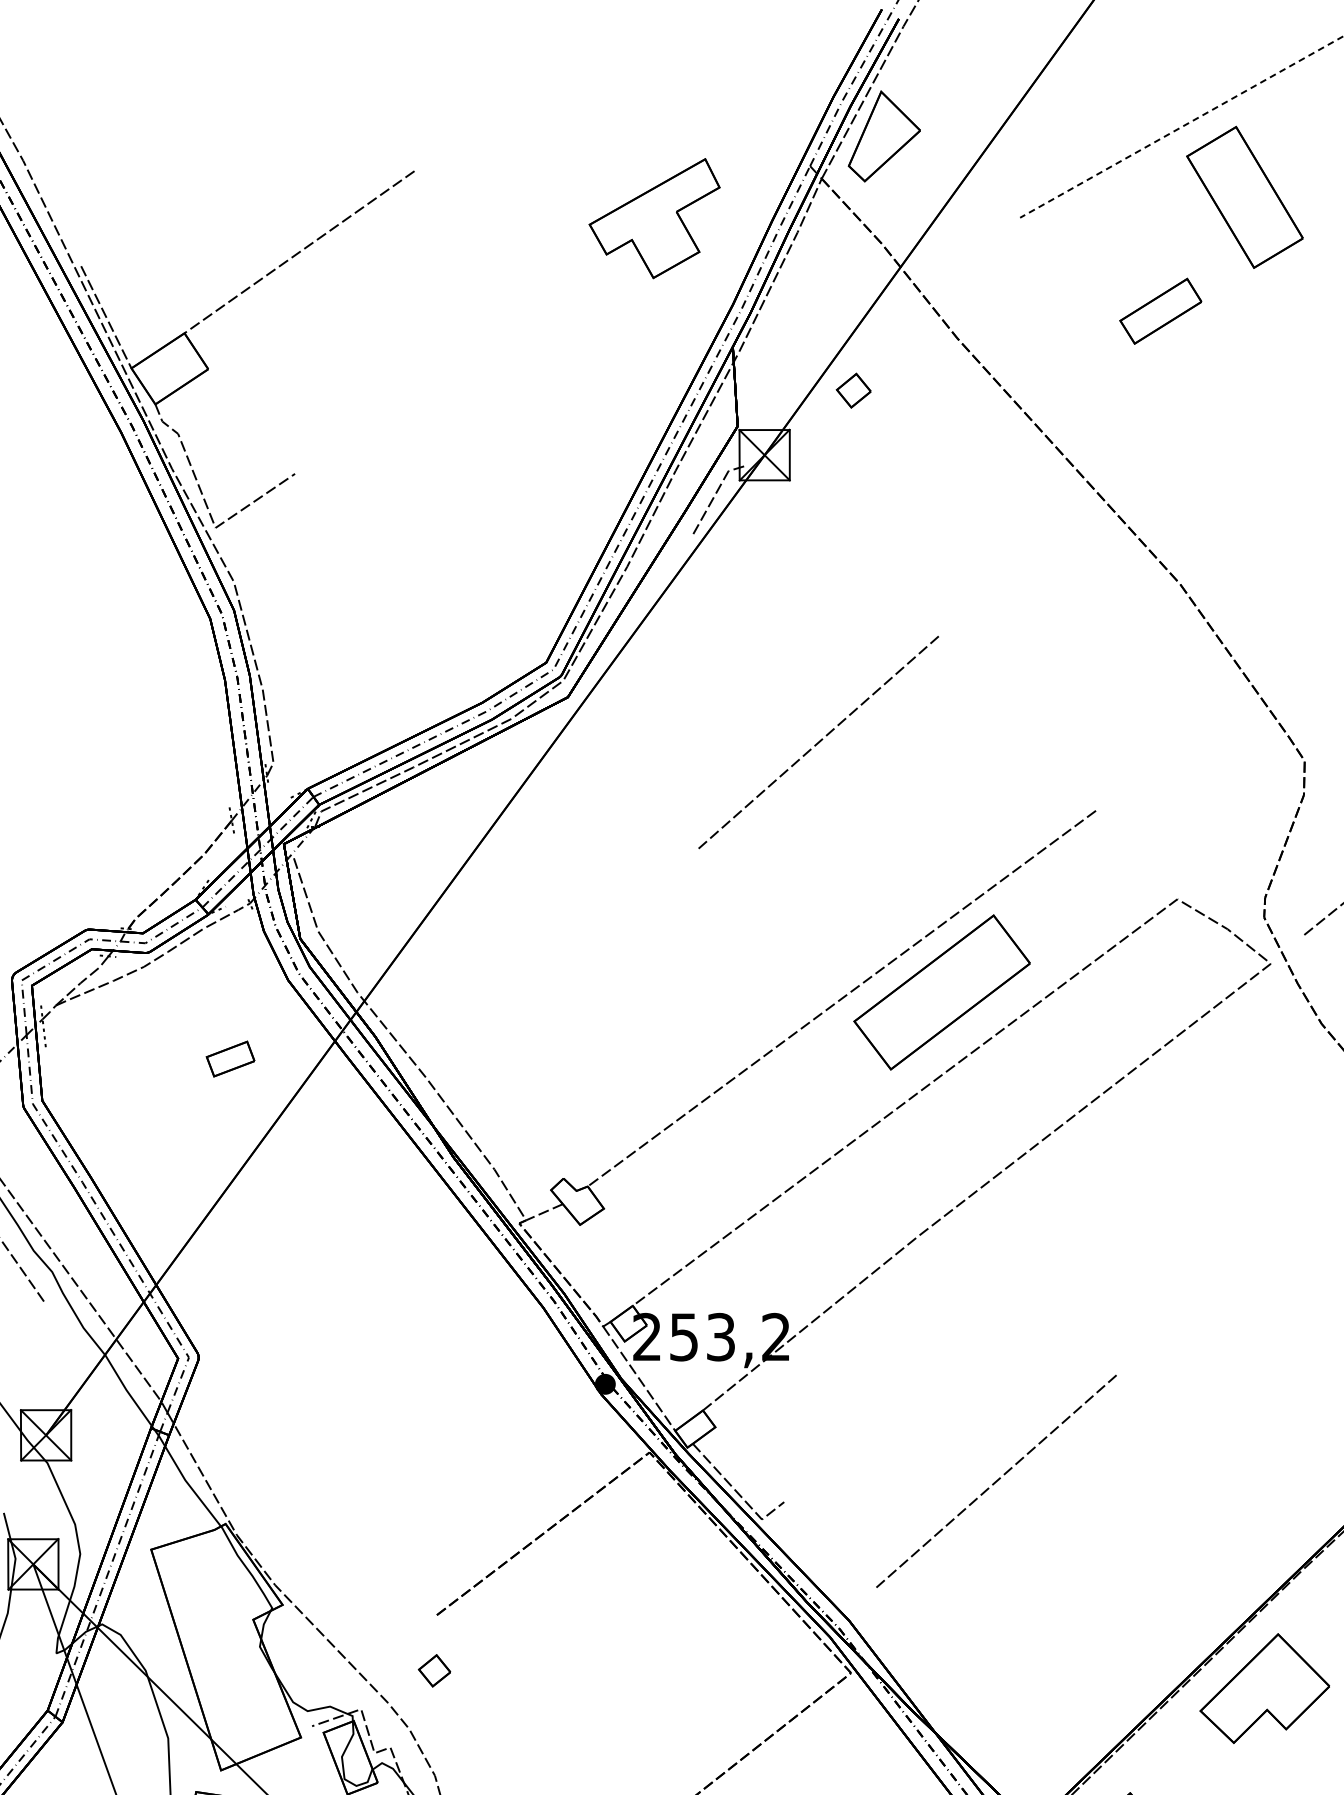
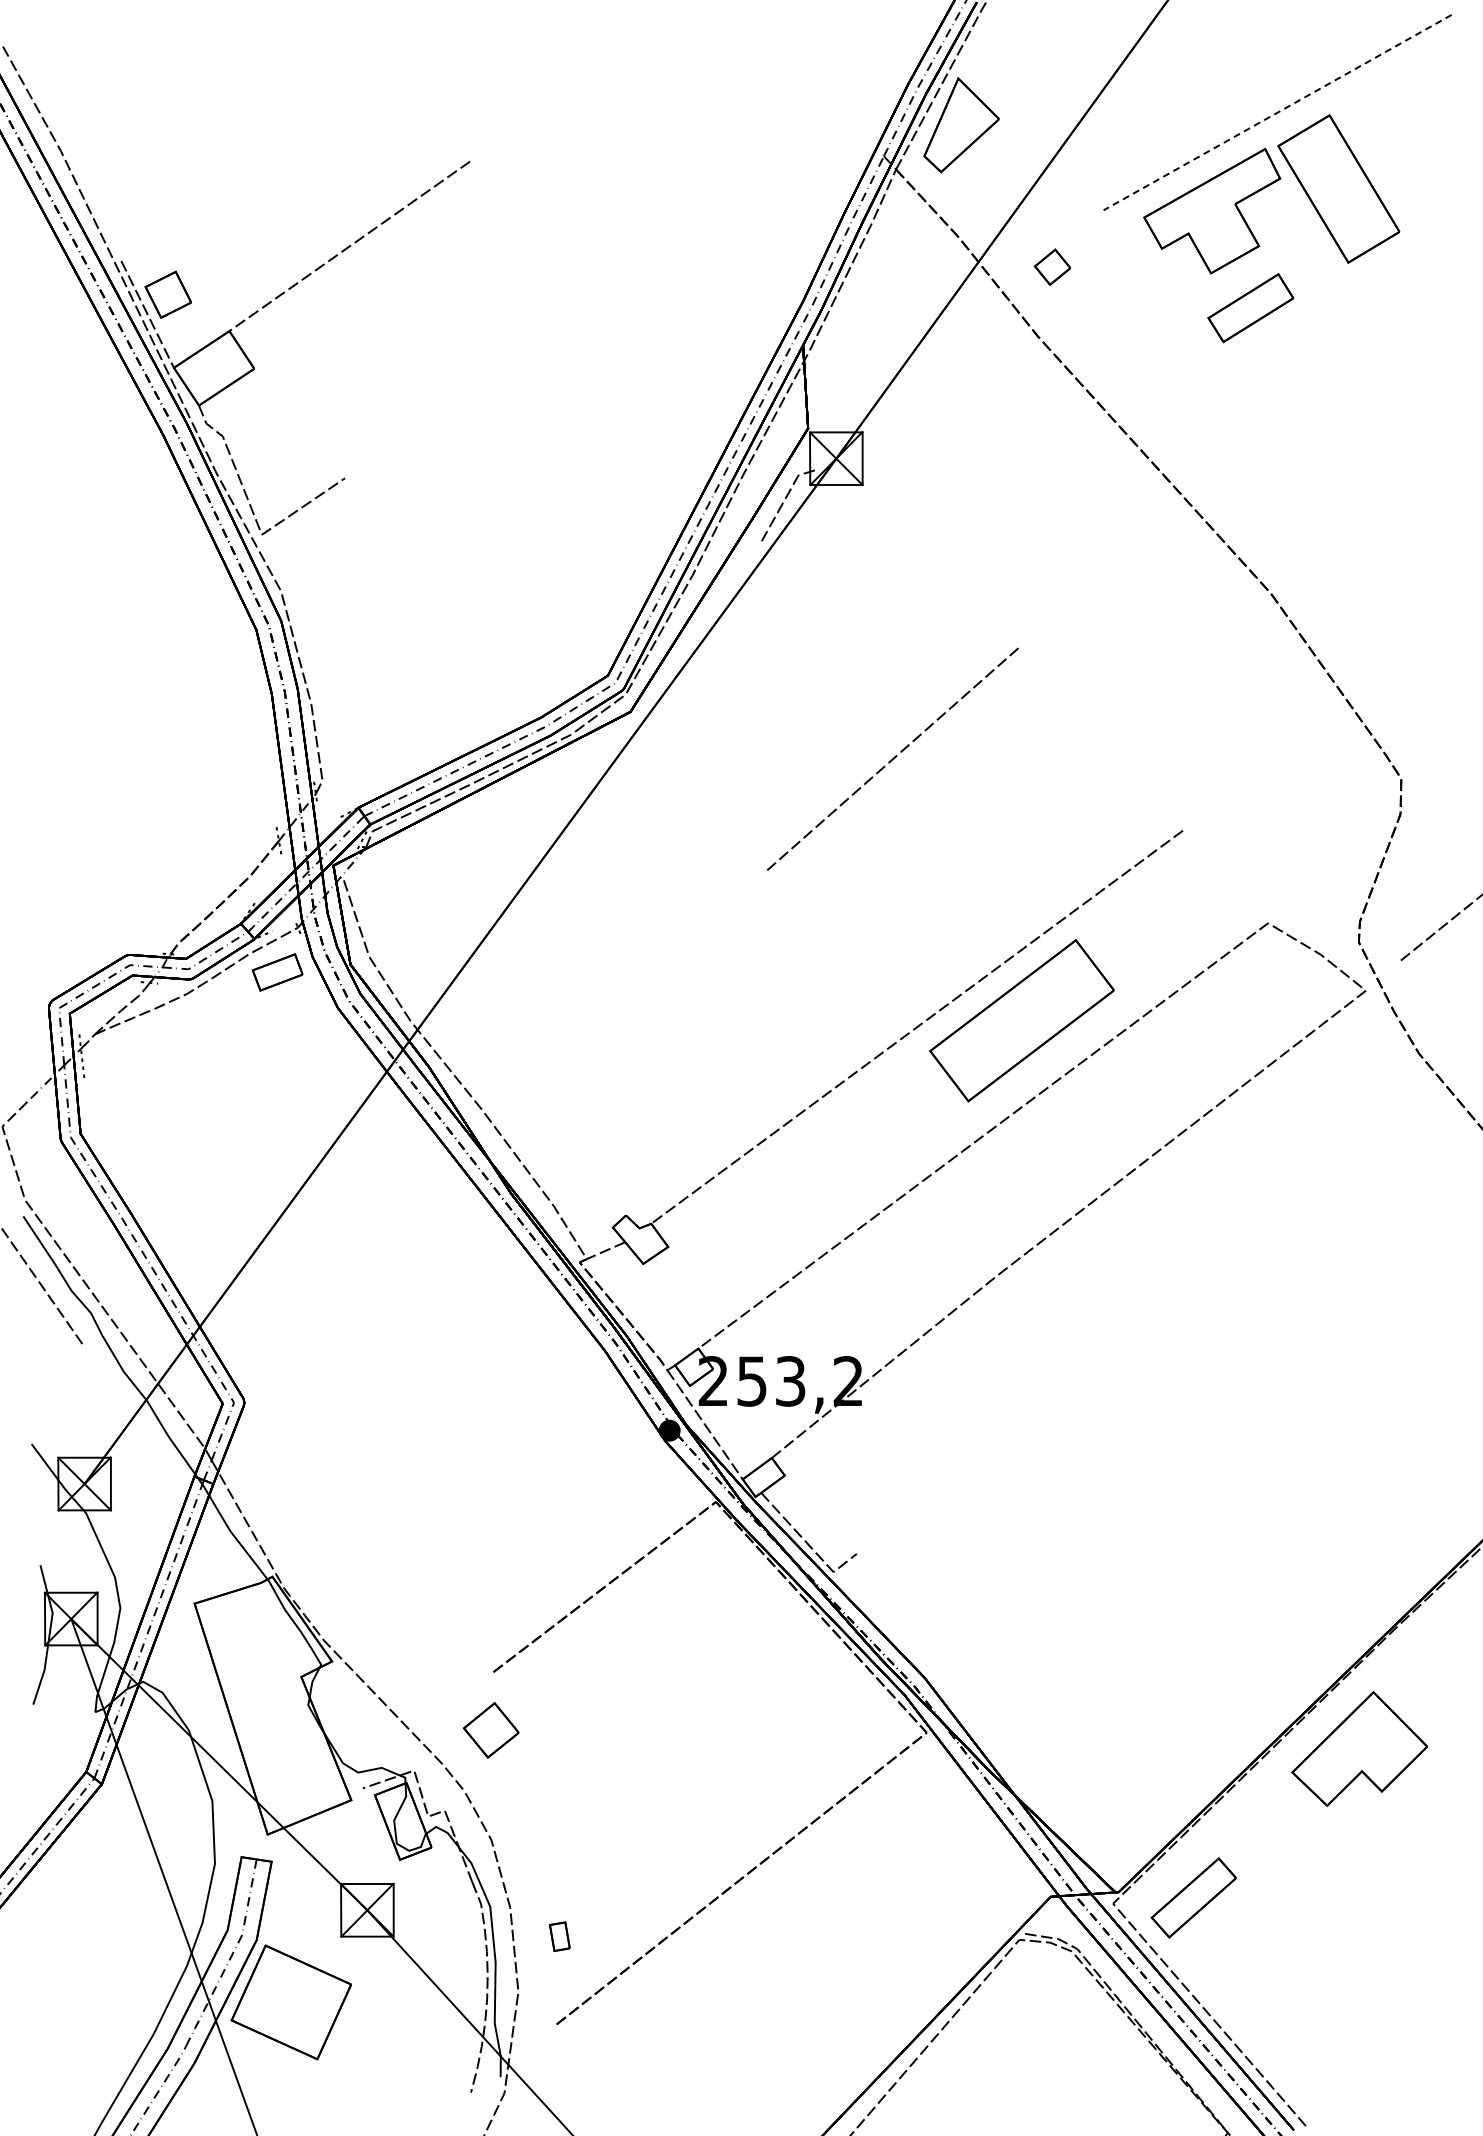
part: (654, 217) -> (1212, 210), moved
part: (125, 298) -> (167, 294), added
part: (852, 390) -> (1051, 266), moved
part: (230, 1059) -> (277, 972), moved
line: (996, 1480) -> (1078, 1531), removed
part: (434, 1670) -> (490, 1730), size x1.67

